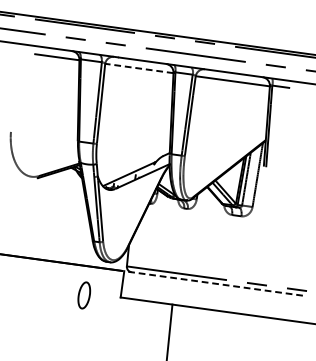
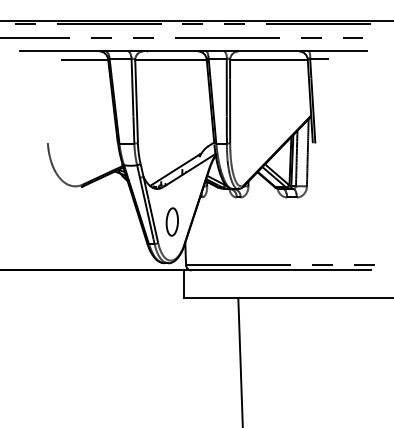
line: (139, 68) -> (171, 59), dashed -> solid
line: (213, 283) -> (277, 270), dashed -> solid
part: (83, 294) -> (171, 221), moved

